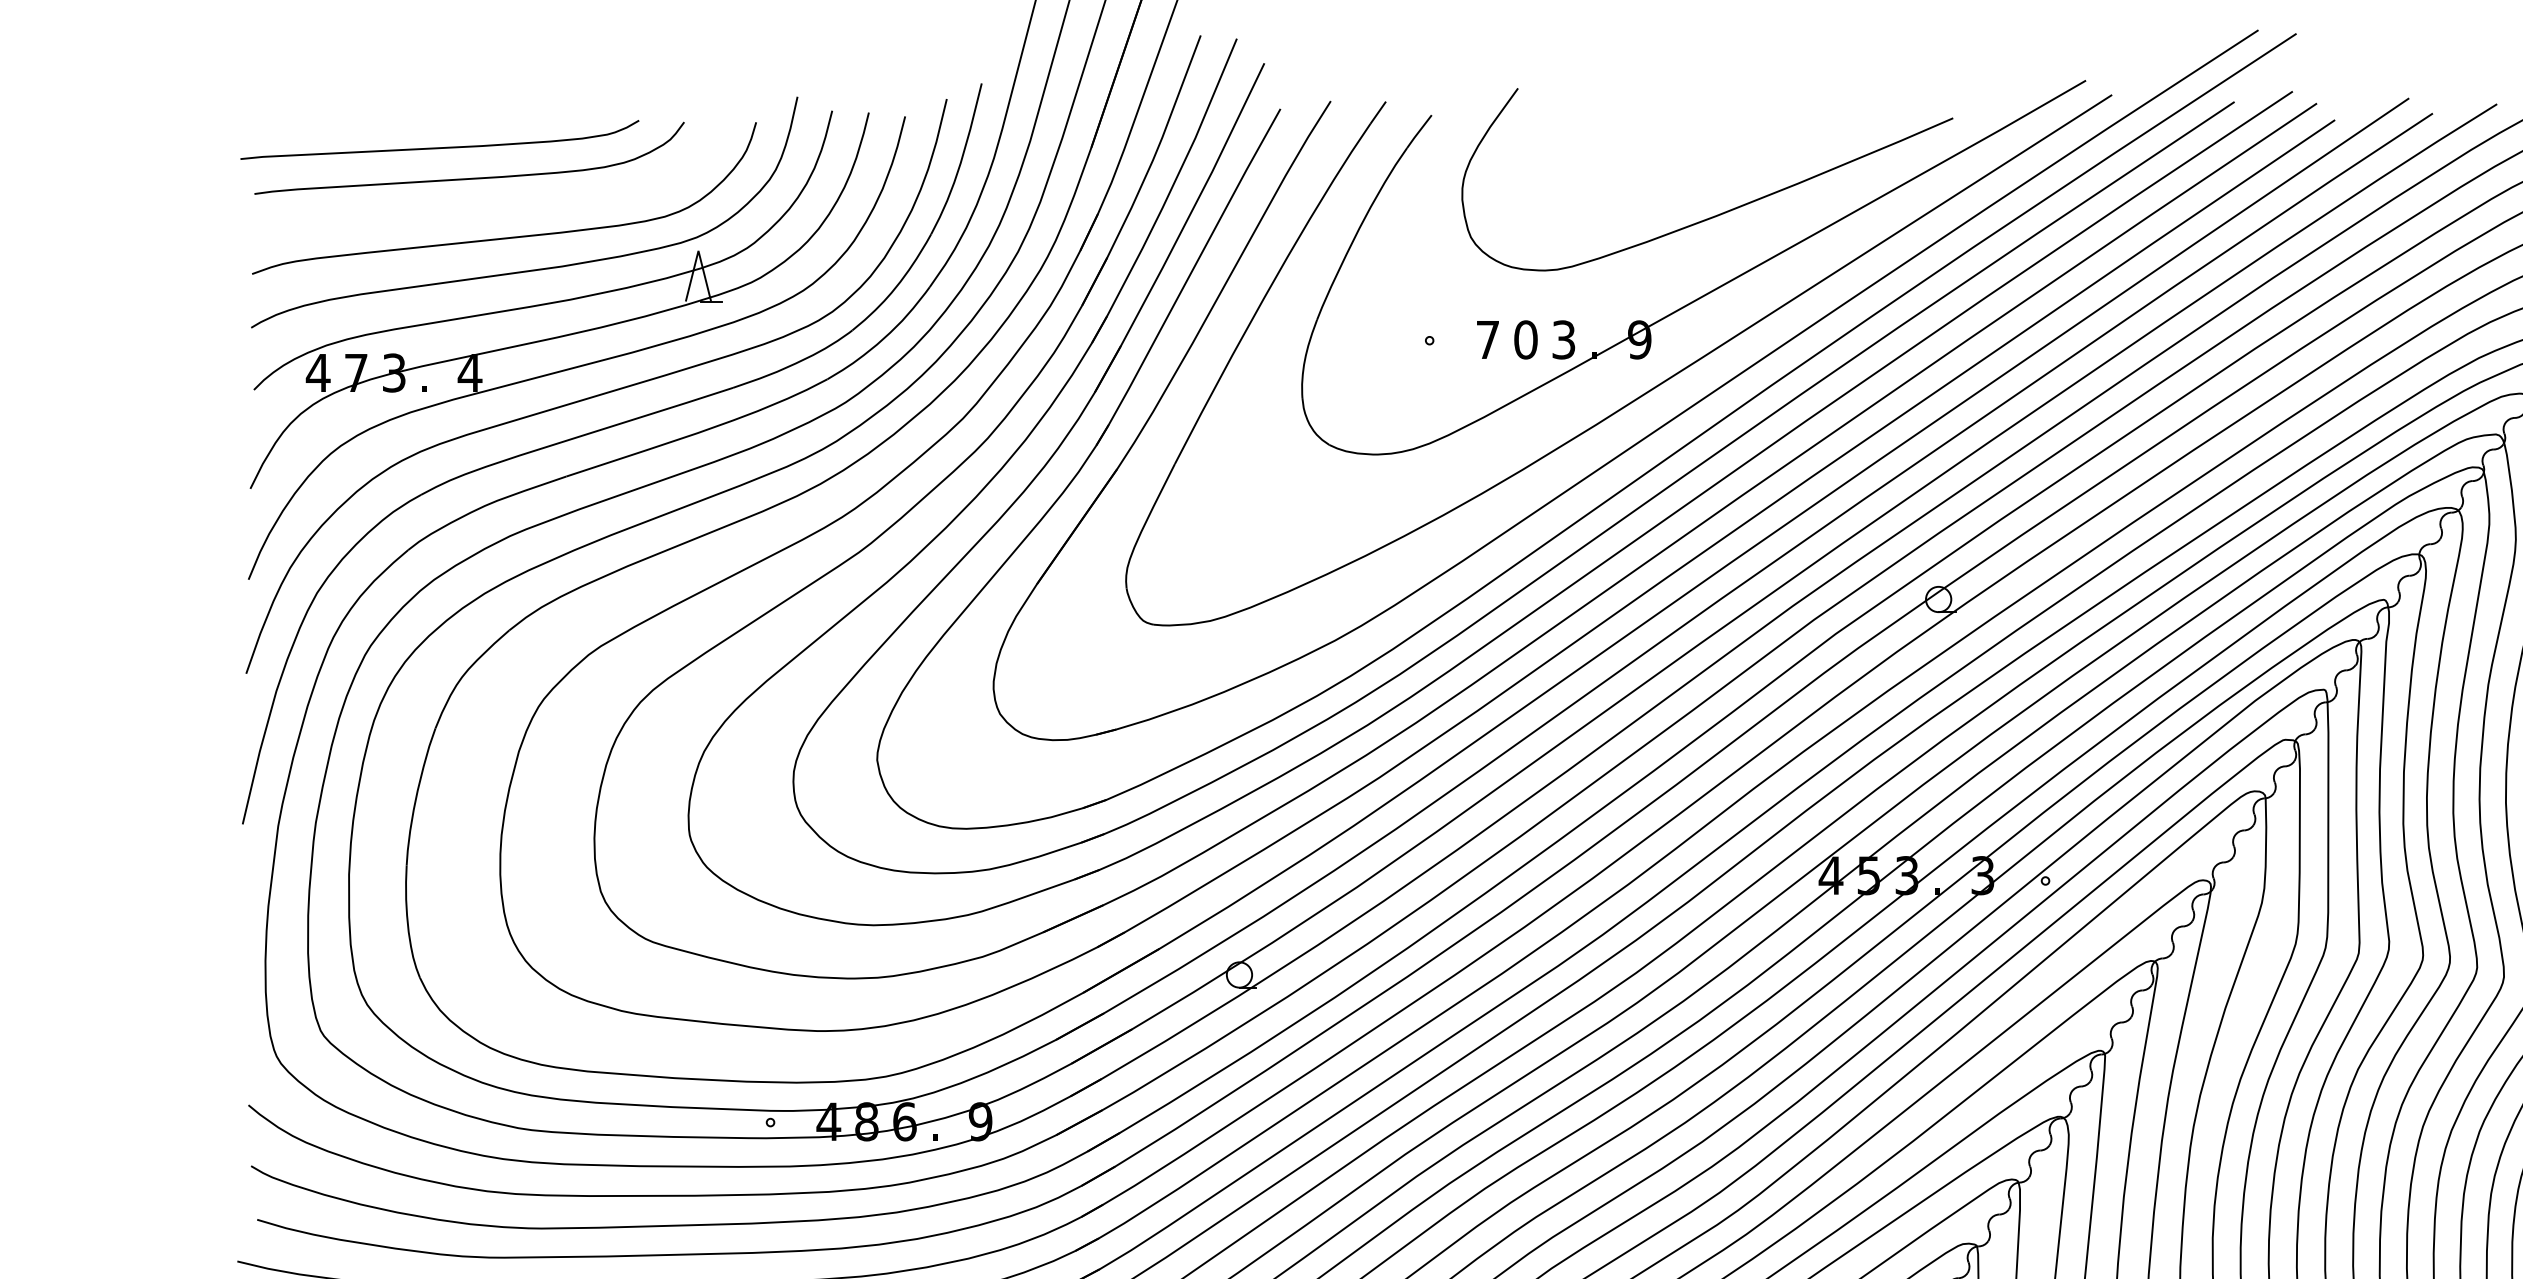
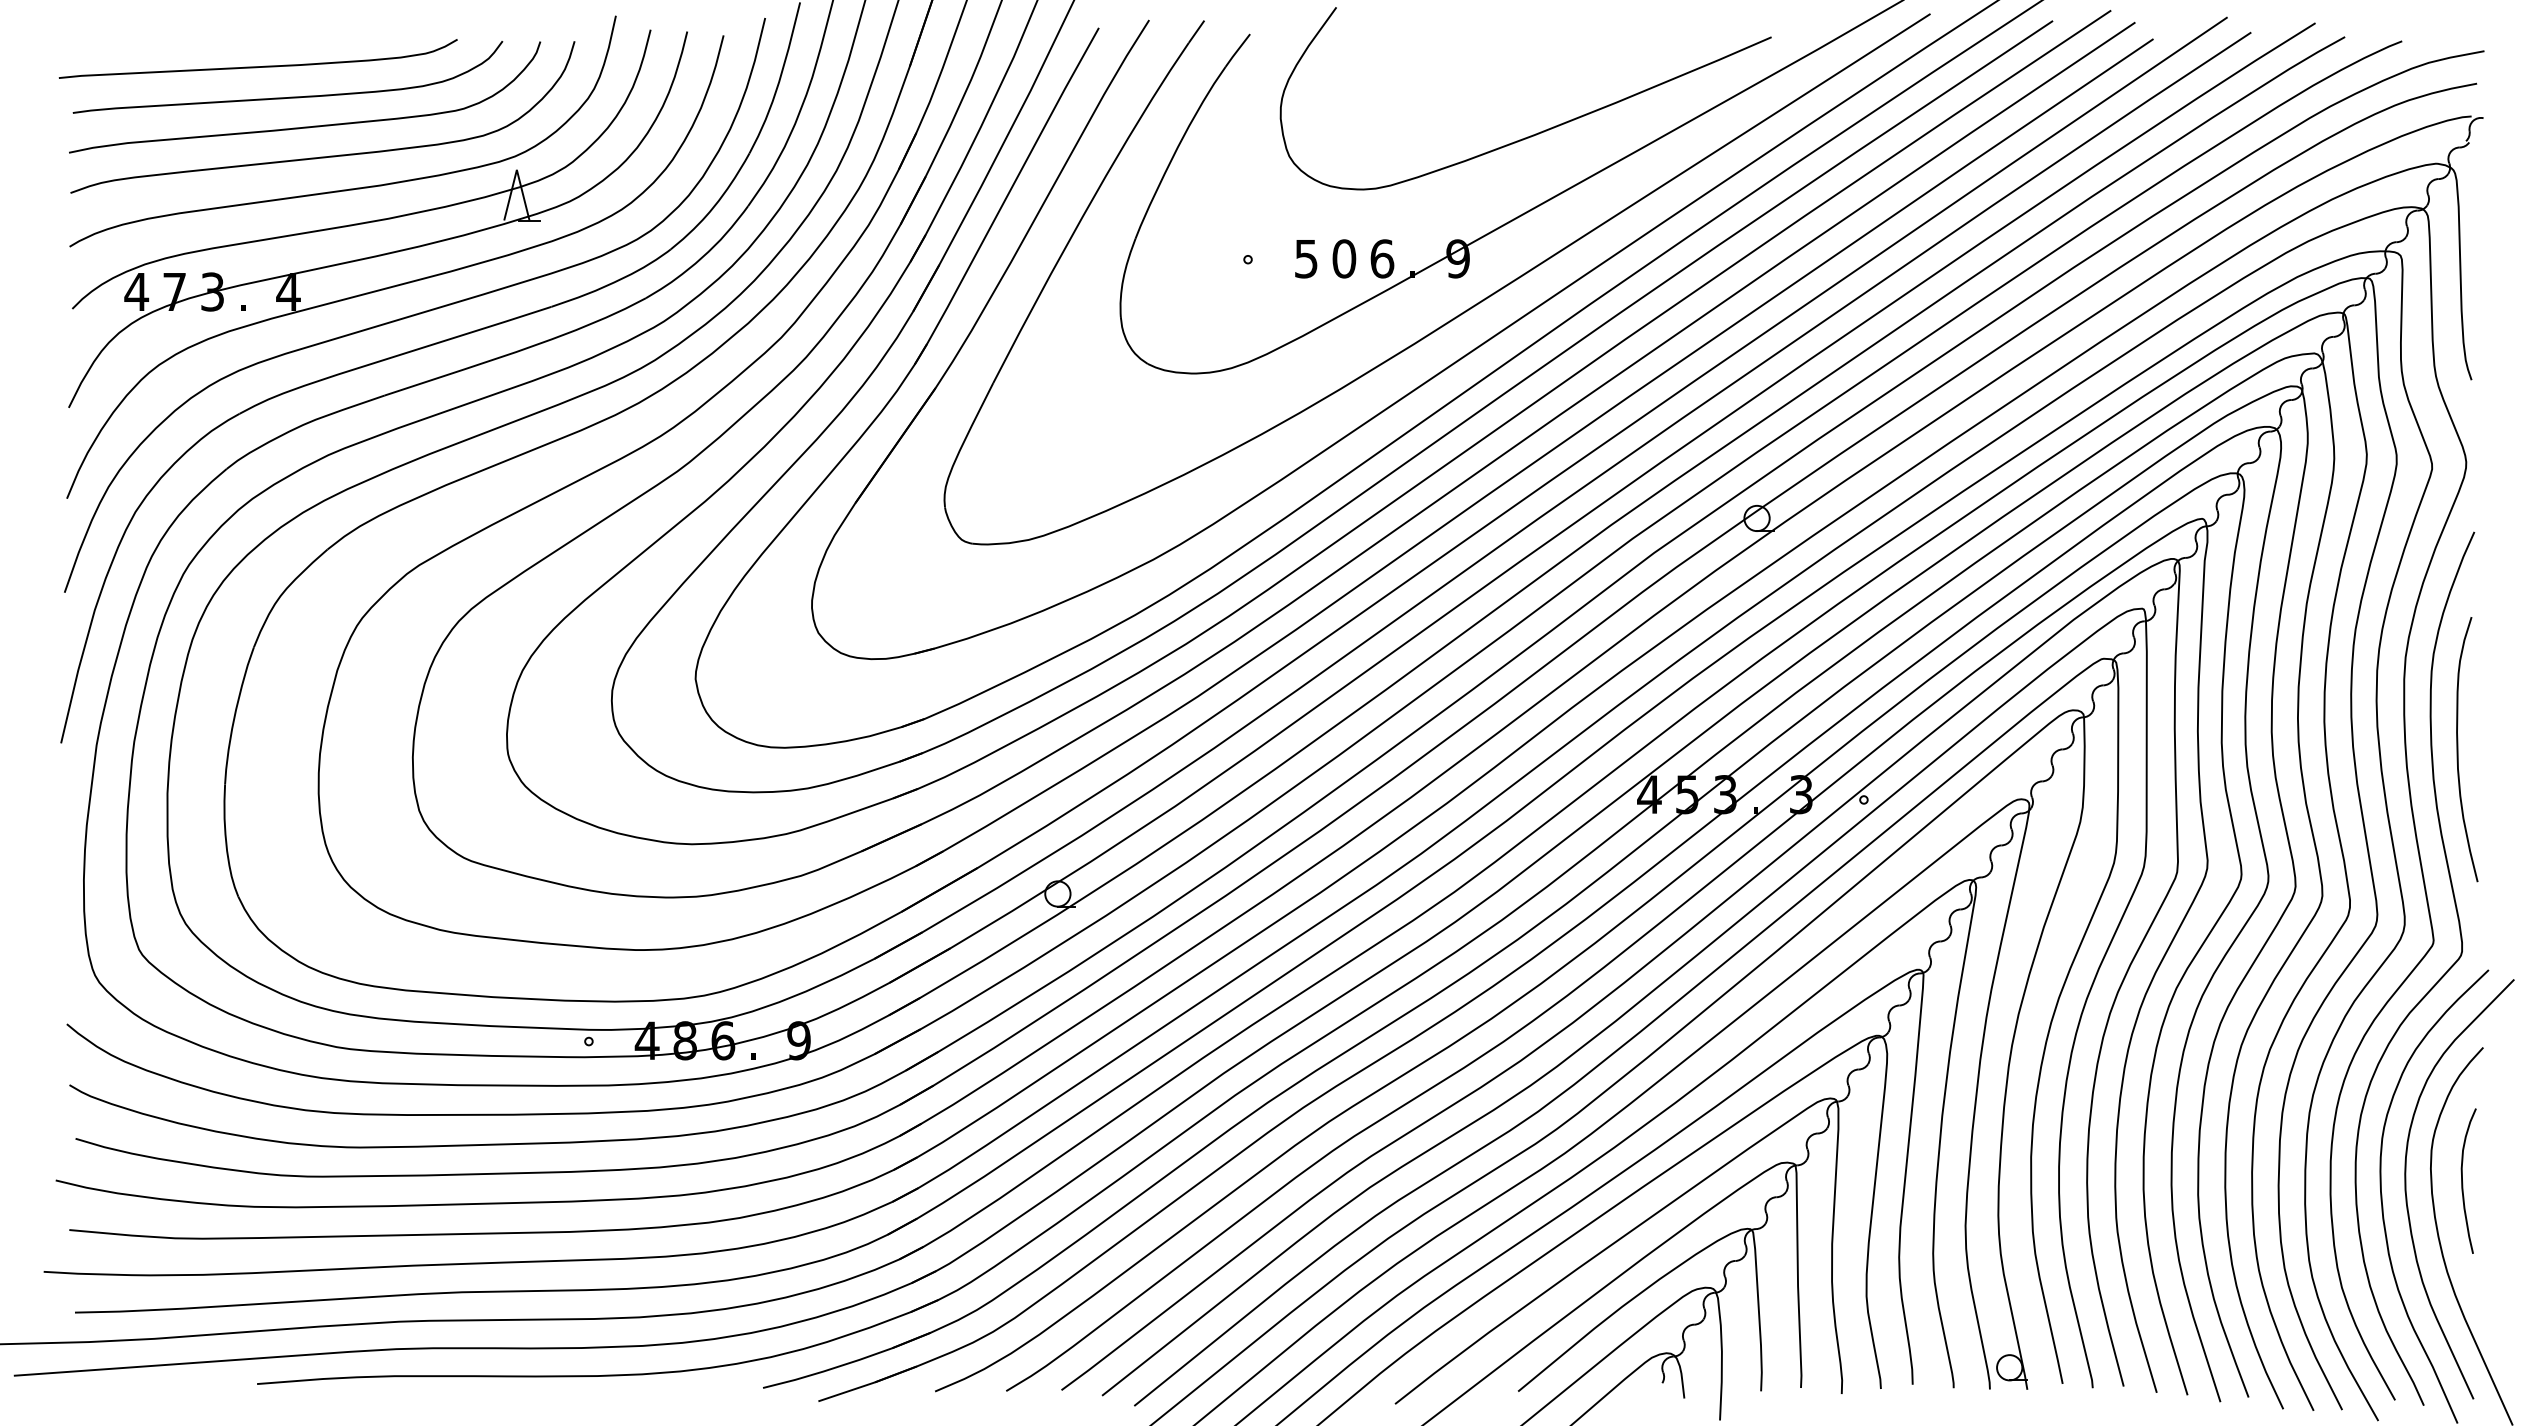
curve: (487, 207) -> (305, 126), added
text: (1564, 339) -> (1382, 258), 3 -> 6
text: (1488, 340) -> (1306, 259), 7 -> 5

